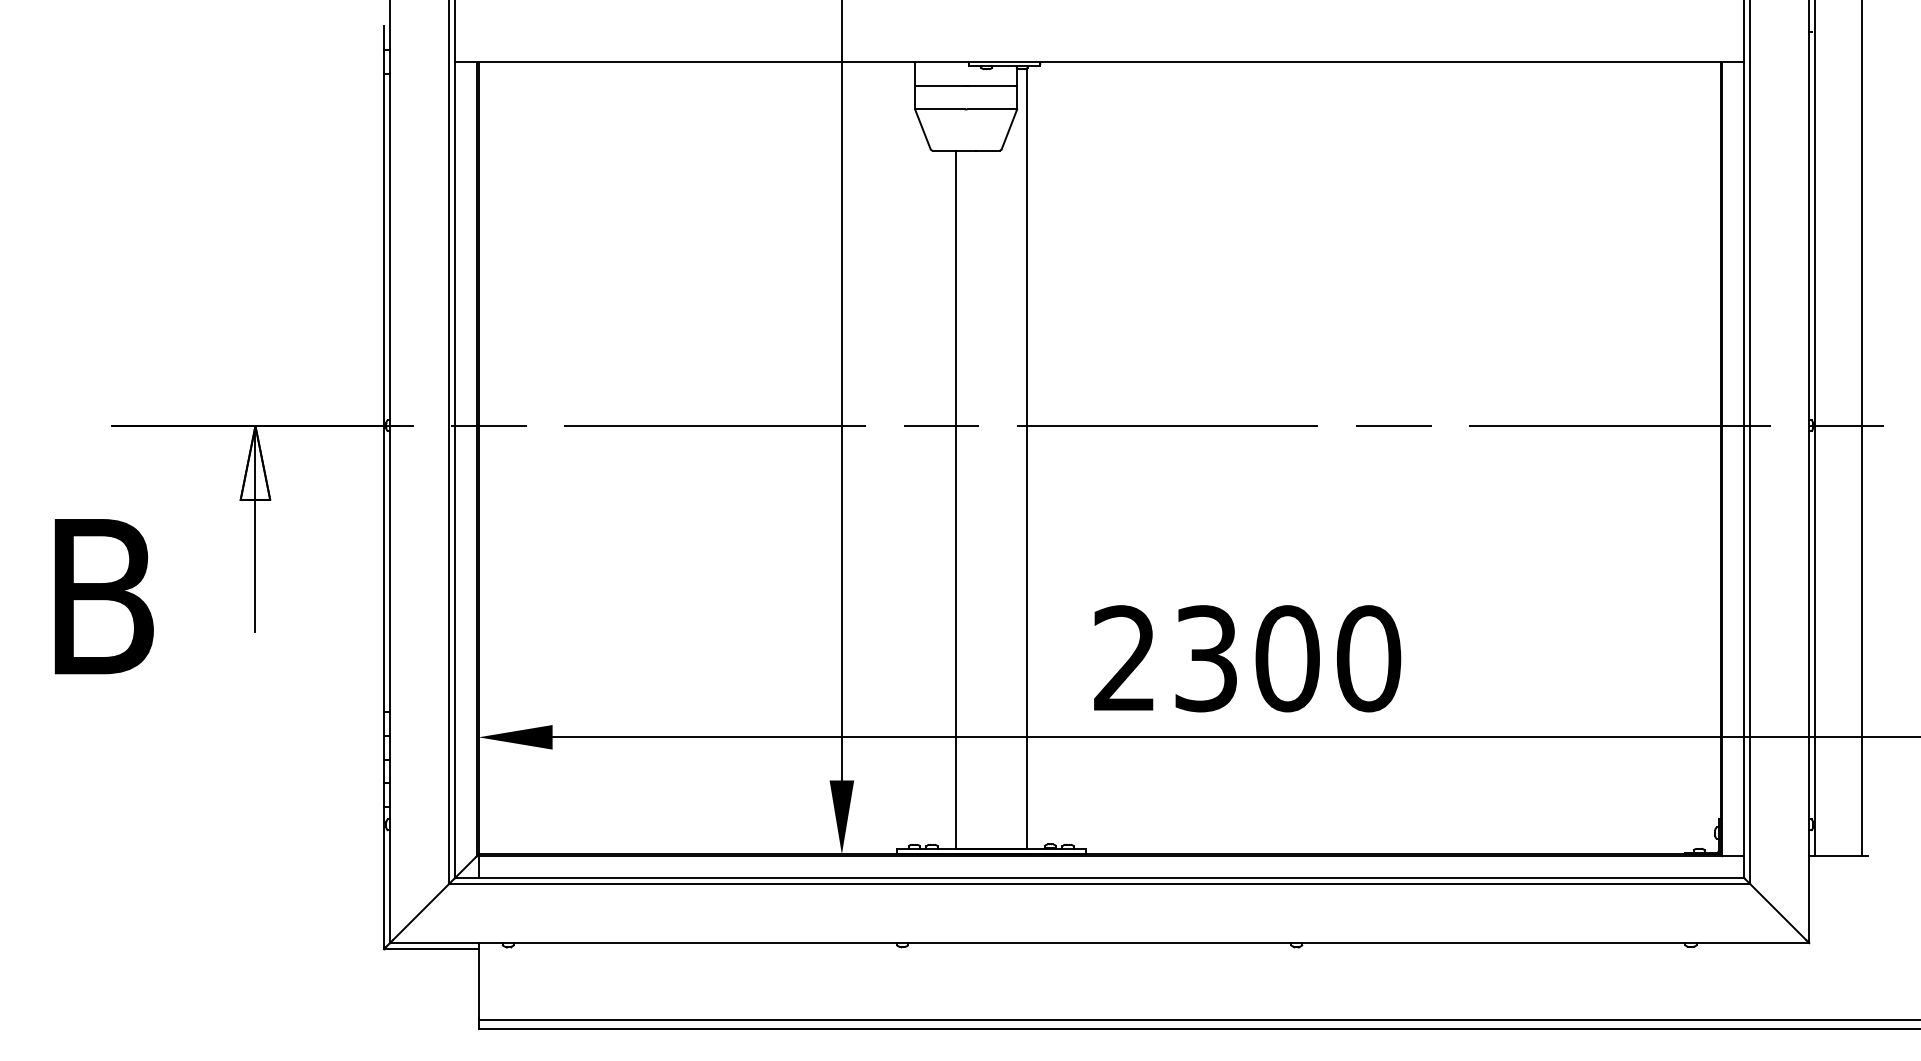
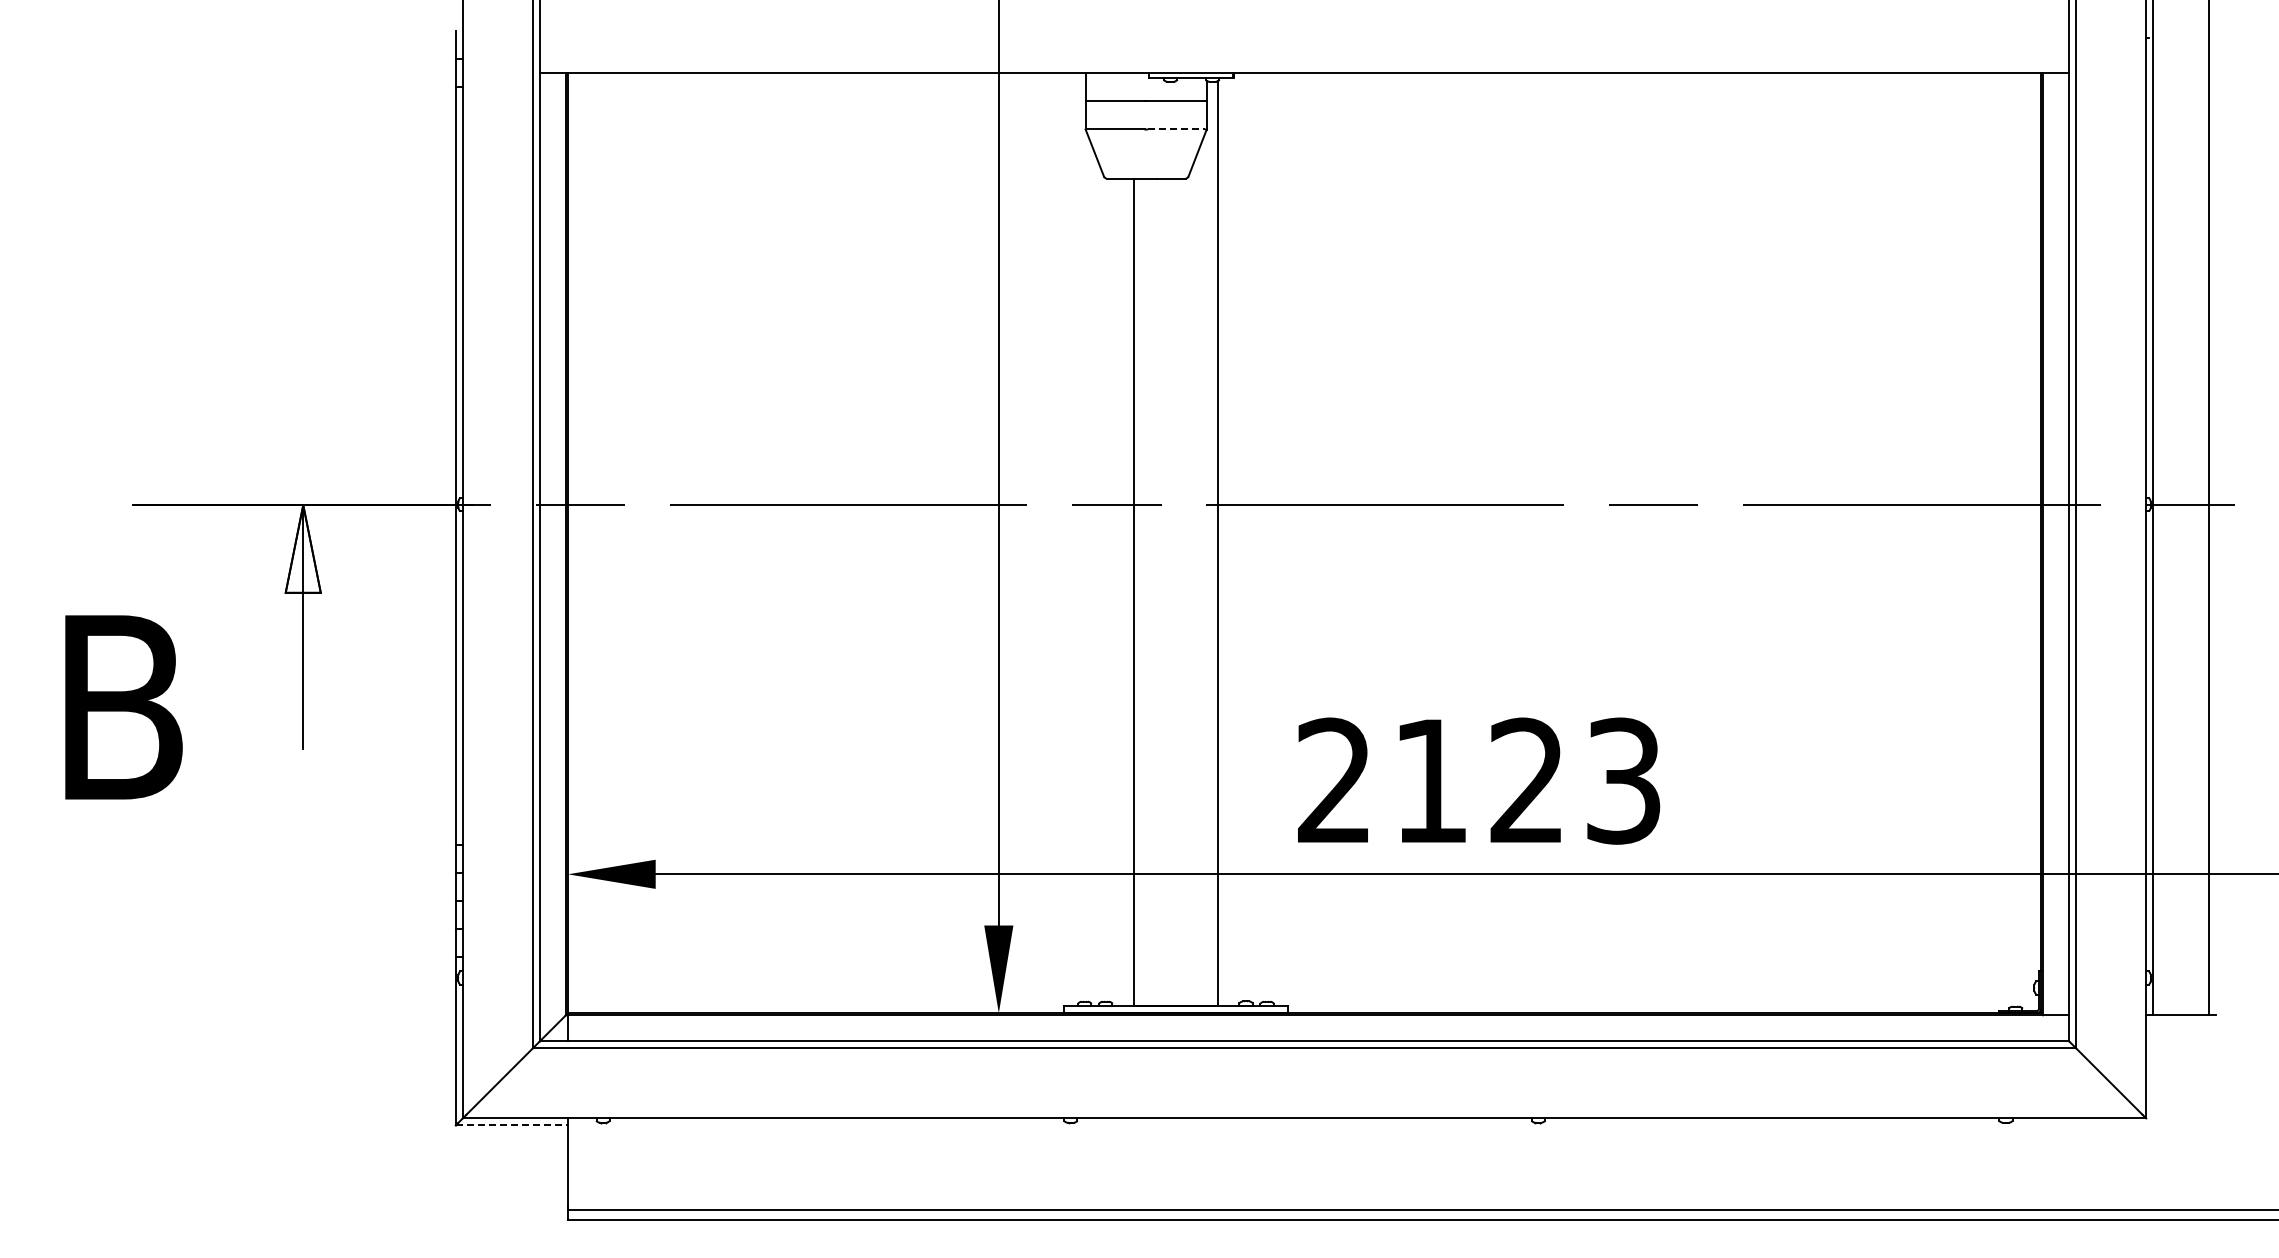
line: (991, 109) -> (1176, 129), solid -> dashed
text: (1288, 658) -> (1528, 780), 2300 -> 2123
line: (431, 949) -> (512, 1125), solid -> dashed

